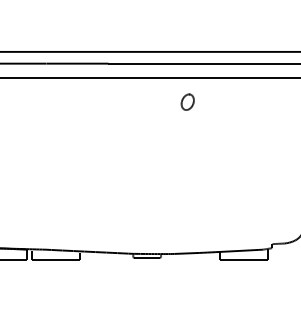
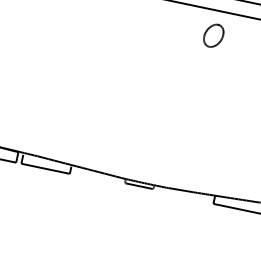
part: (187, 102) -> (213, 36), size x1.43

